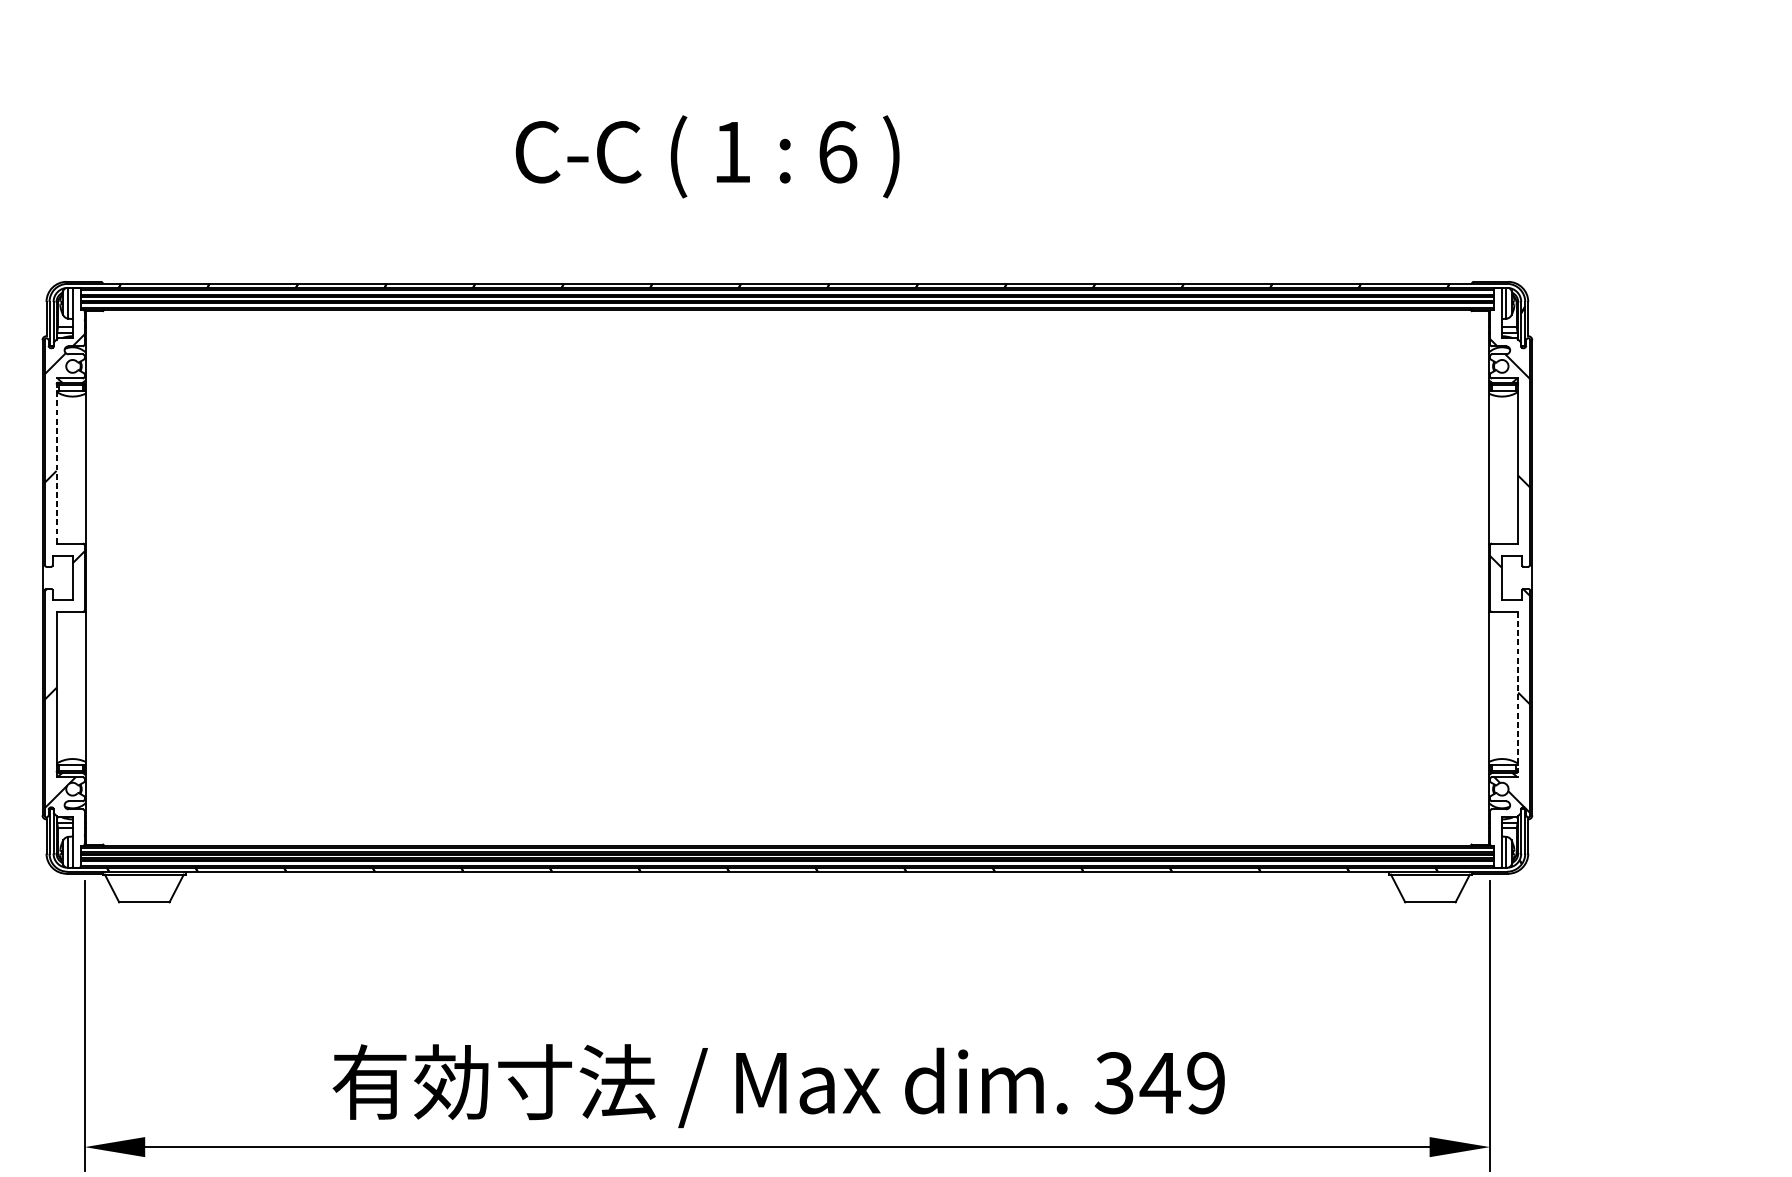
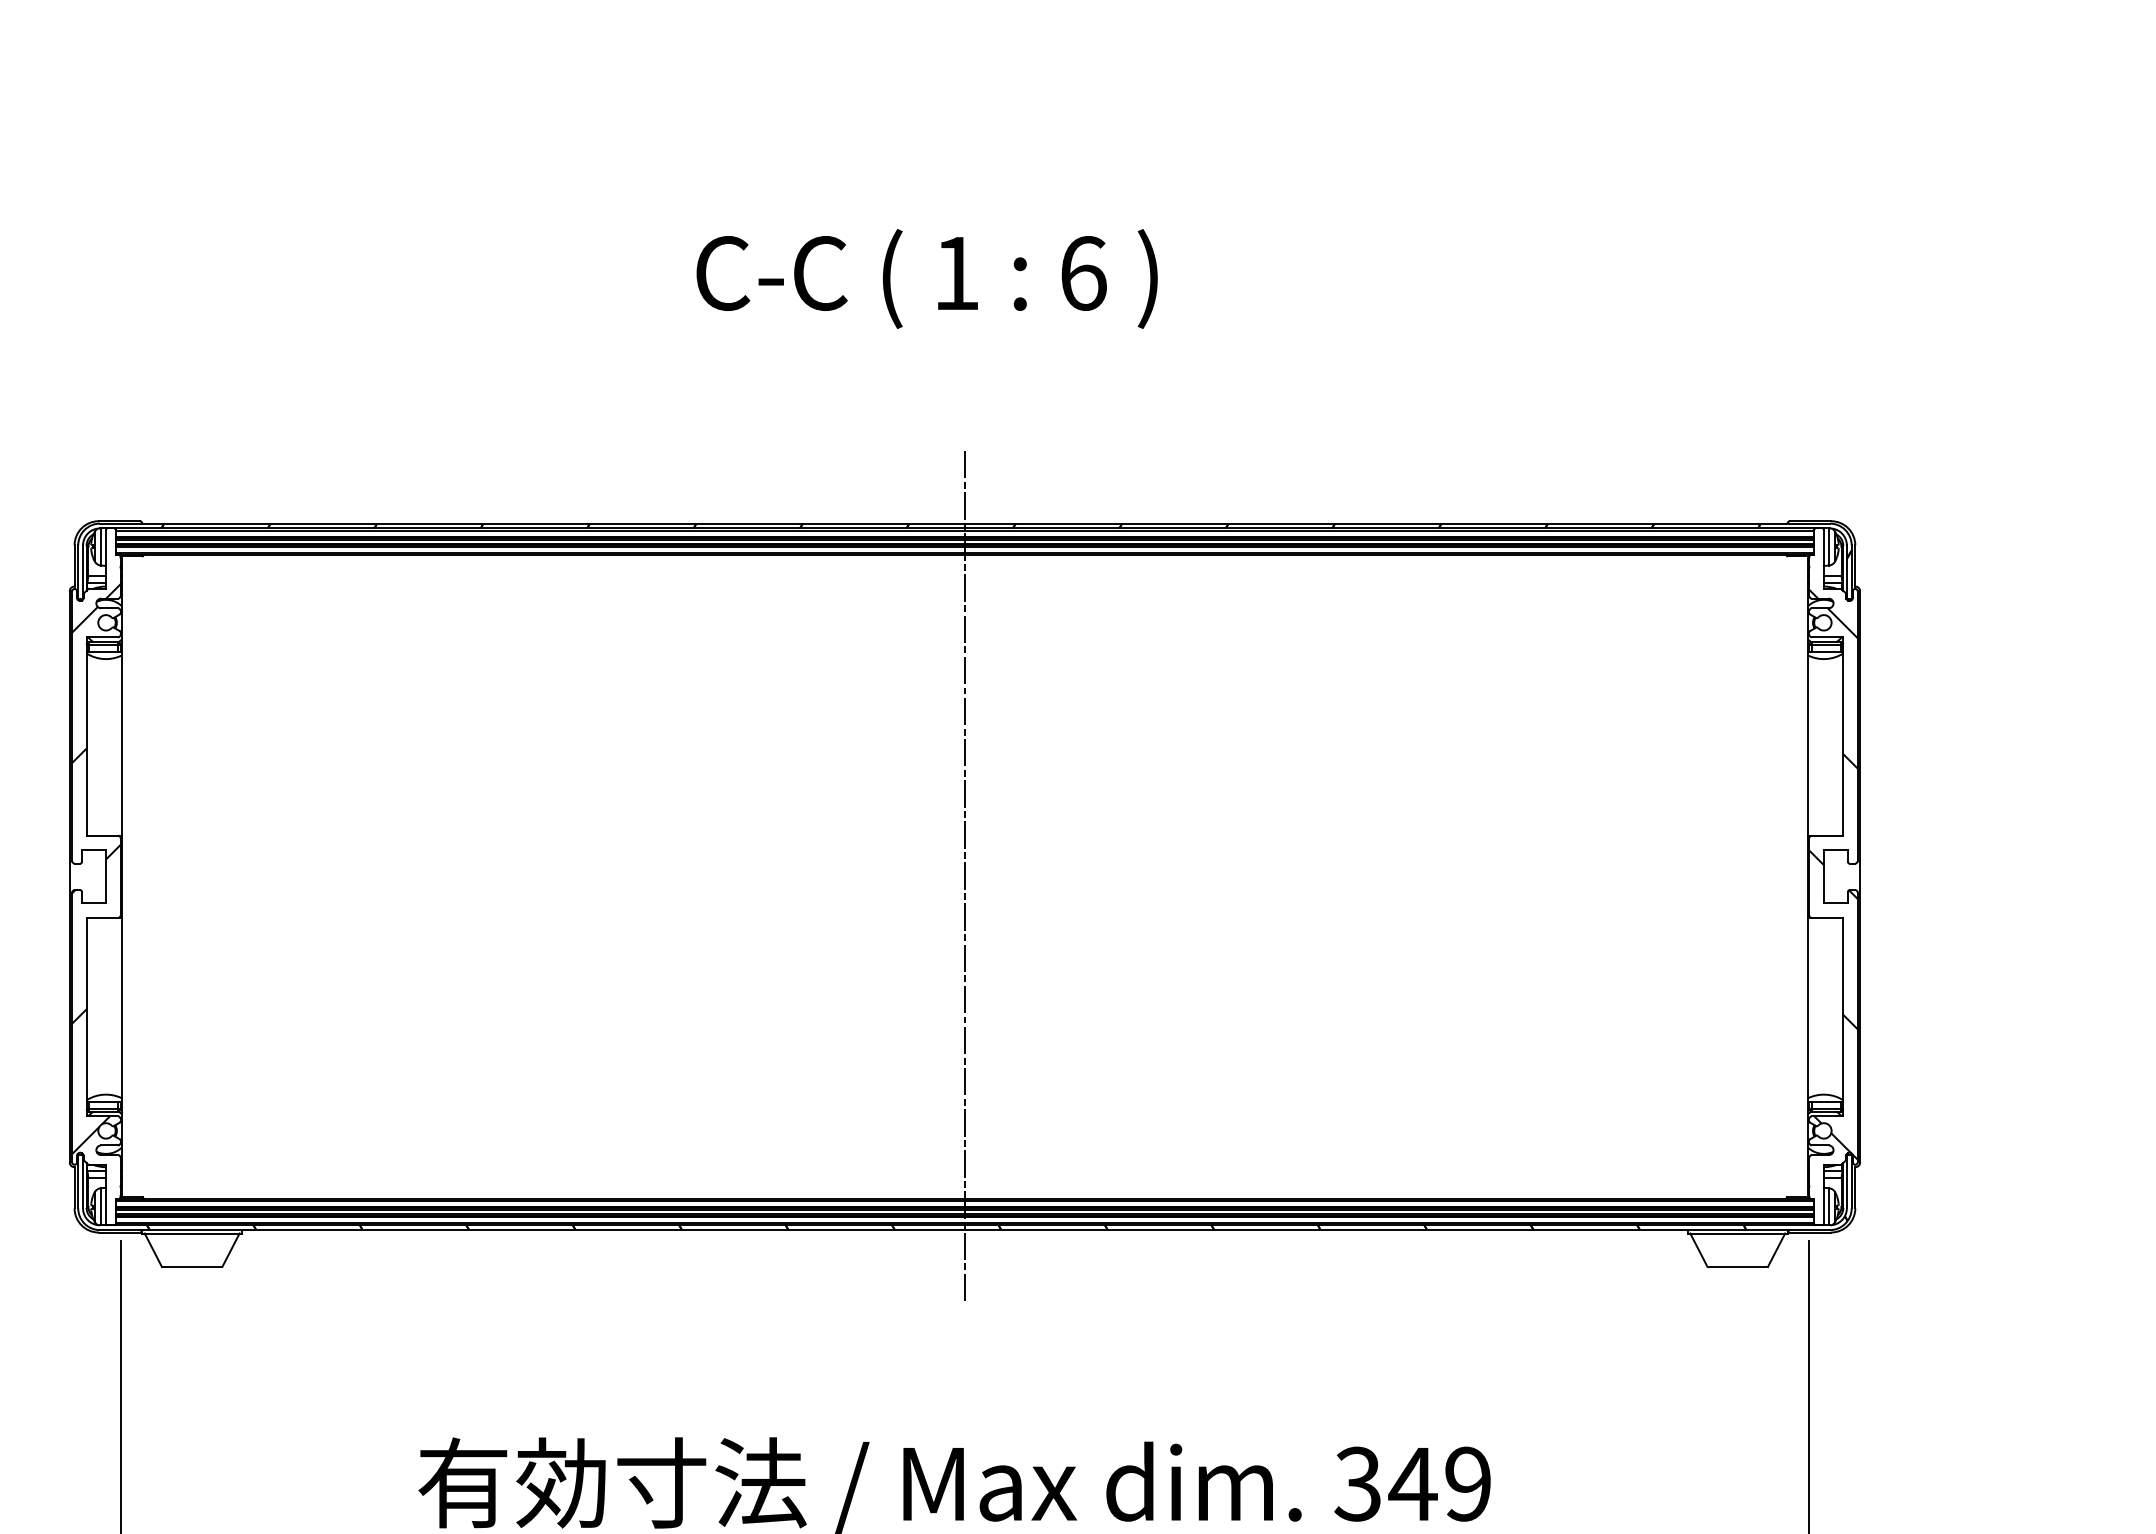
text: (707, 156) -> (926, 278), moved
line: (56, 461) -> (86, 736), dashed -> solid
line: (787, 577) -> (964, 876), added
line: (1518, 694) -> (1843, 1017), dashed -> solid

